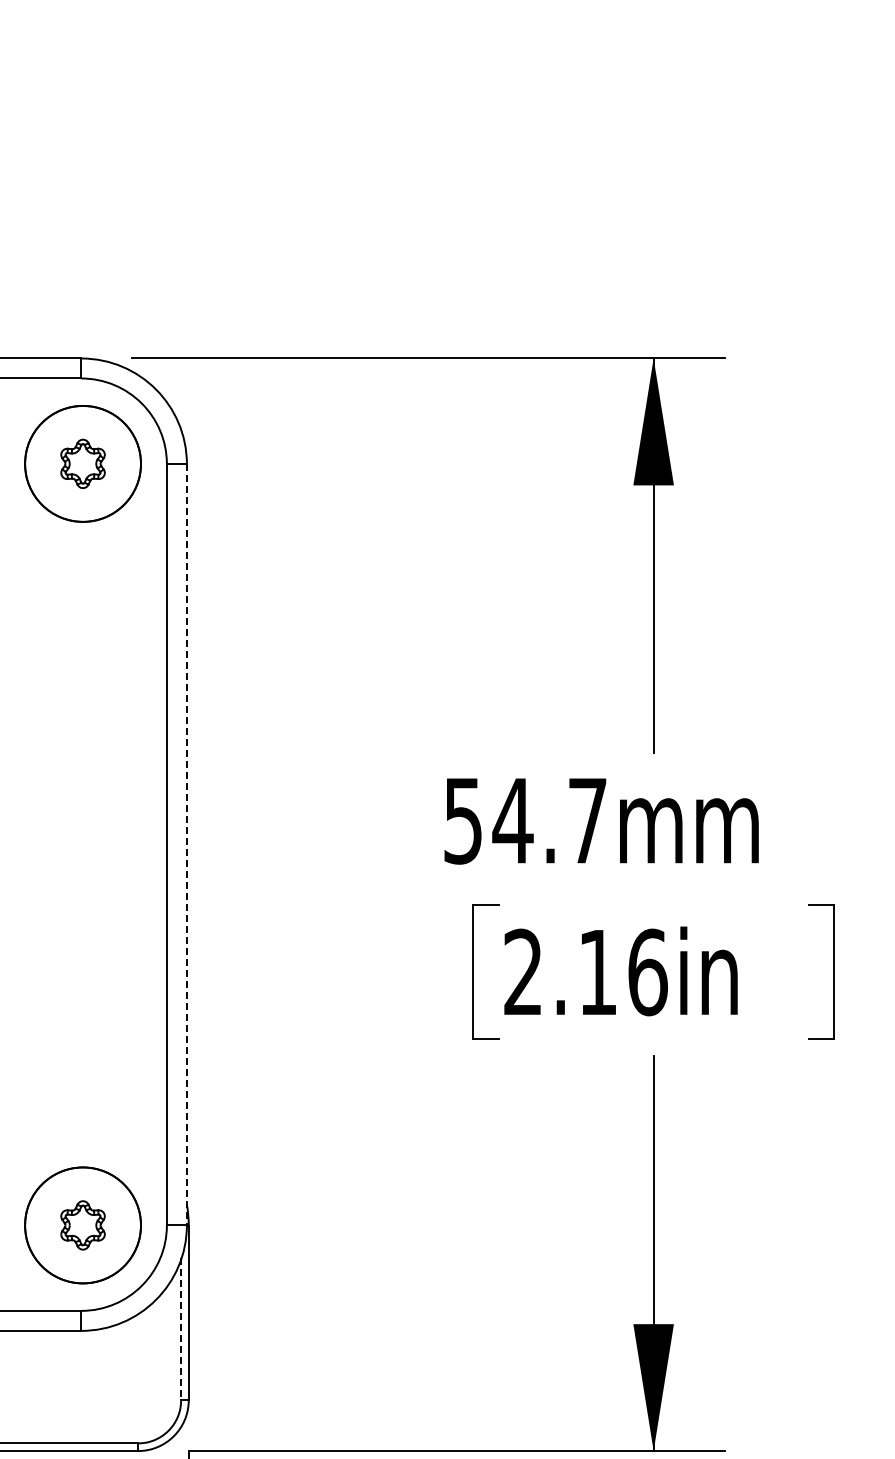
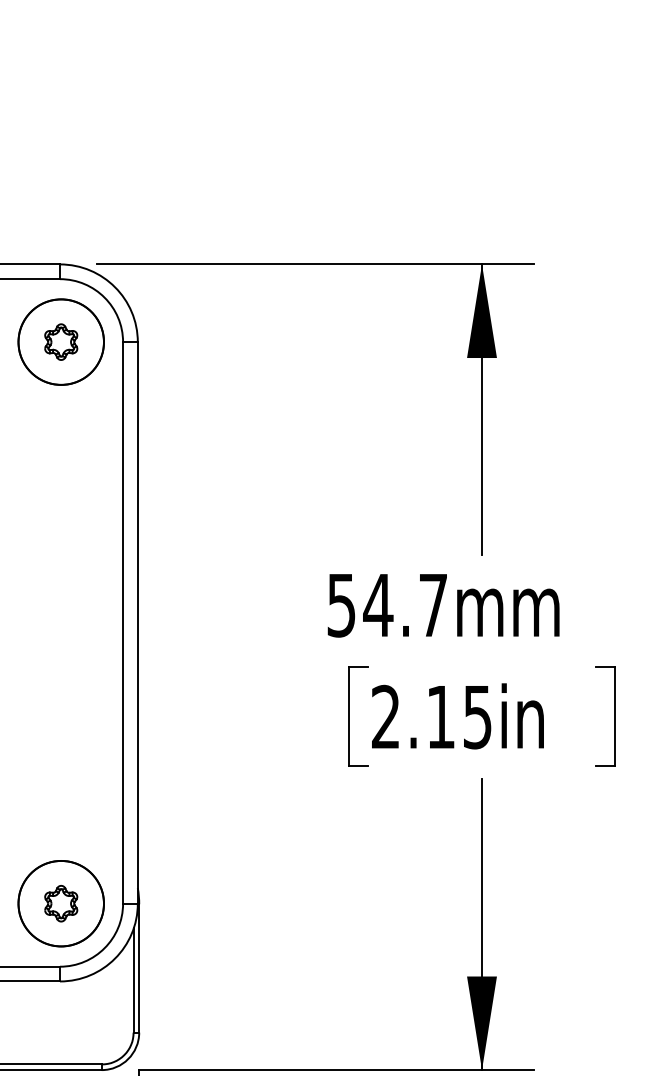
line: (186, 844) -> (137, 622), dashed -> solid
text: (647, 972) -> (477, 717), 2.16in -> 2.15in
line: (181, 1329) -> (133, 980), dashed -> solid

